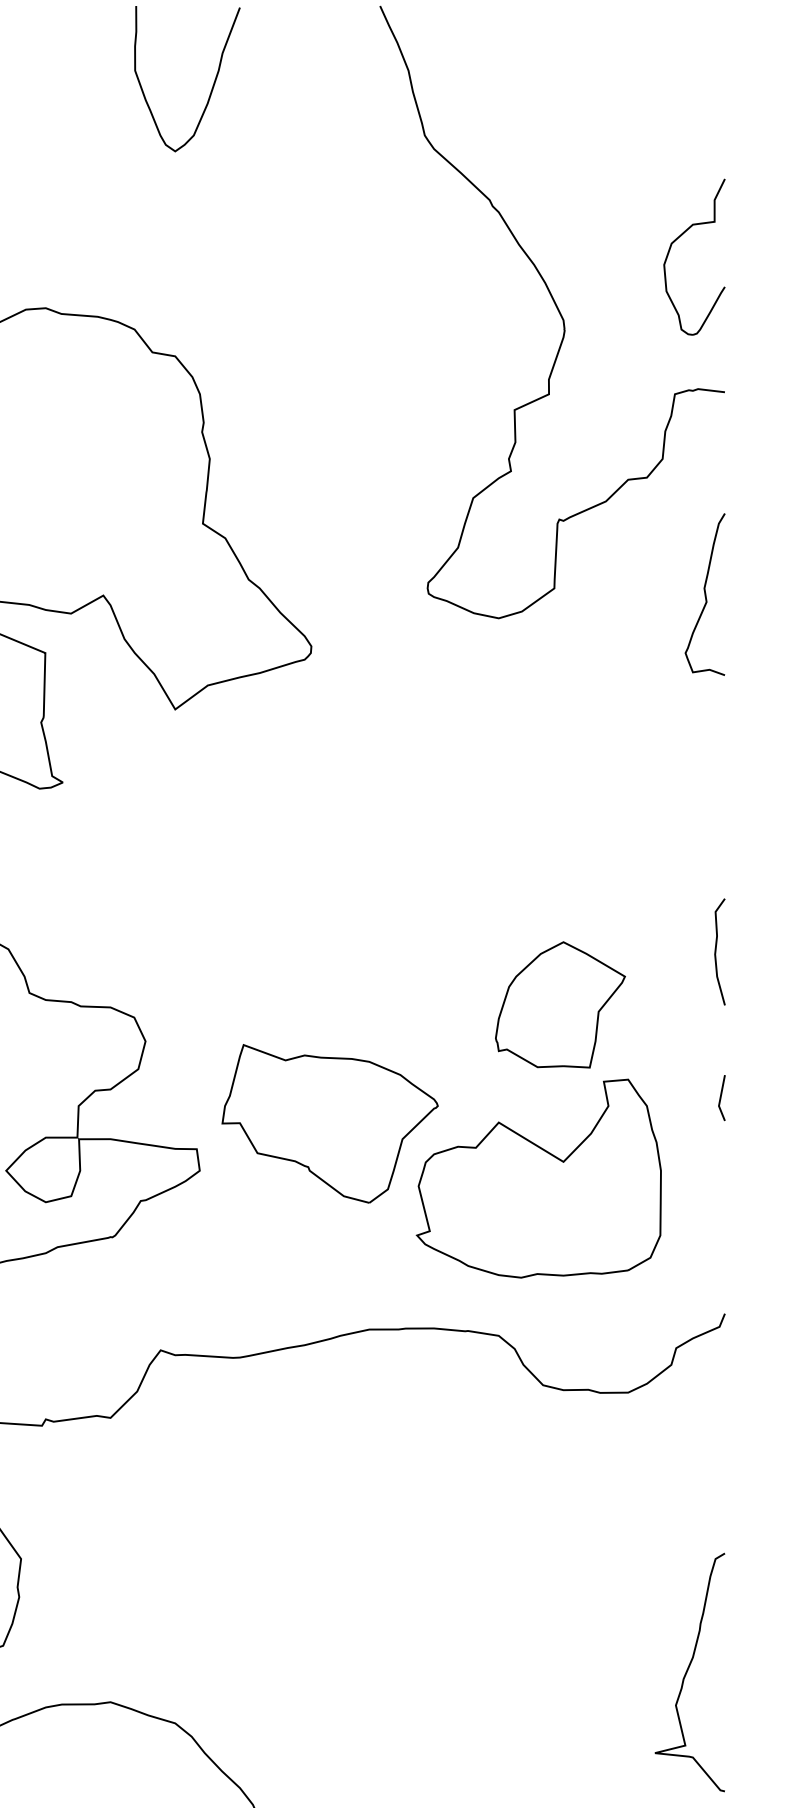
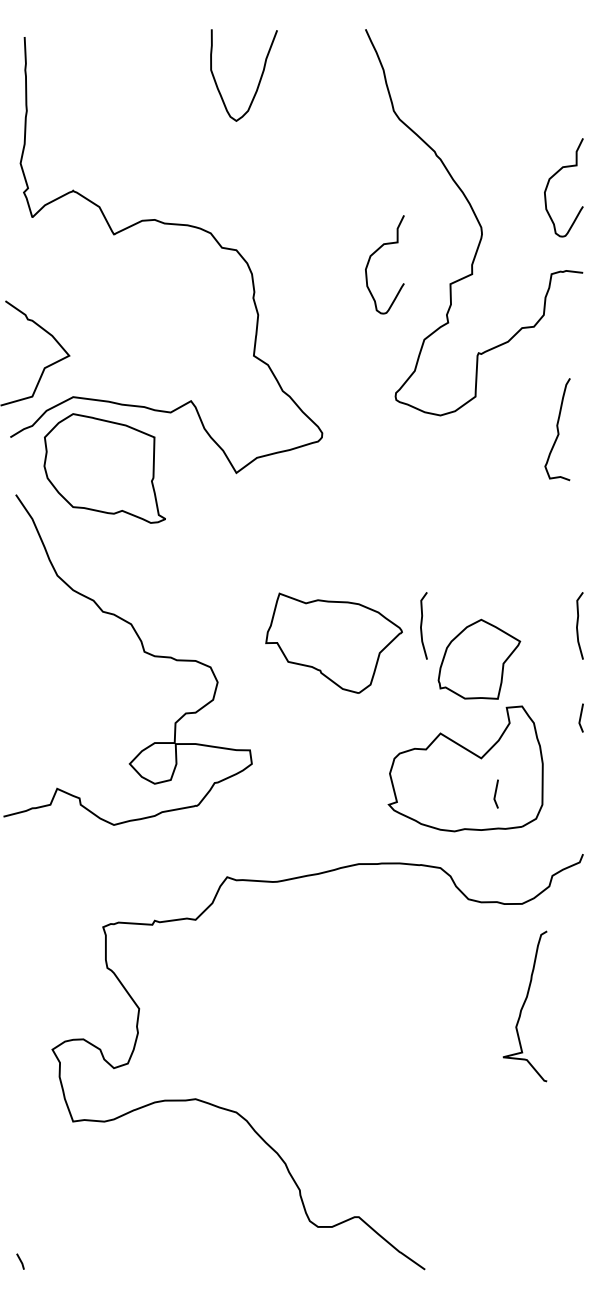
part: (397, 359) -> (376, 252), added
curve: (704, 594) -> (557, 429), moved
curve: (470, 951) -> (422, 625), added
part: (329, 1122) -> (333, 642), moved
line: (585, 1217) -> (495, 793), added
curve: (689, 1671) -> (524, 1005), moved

